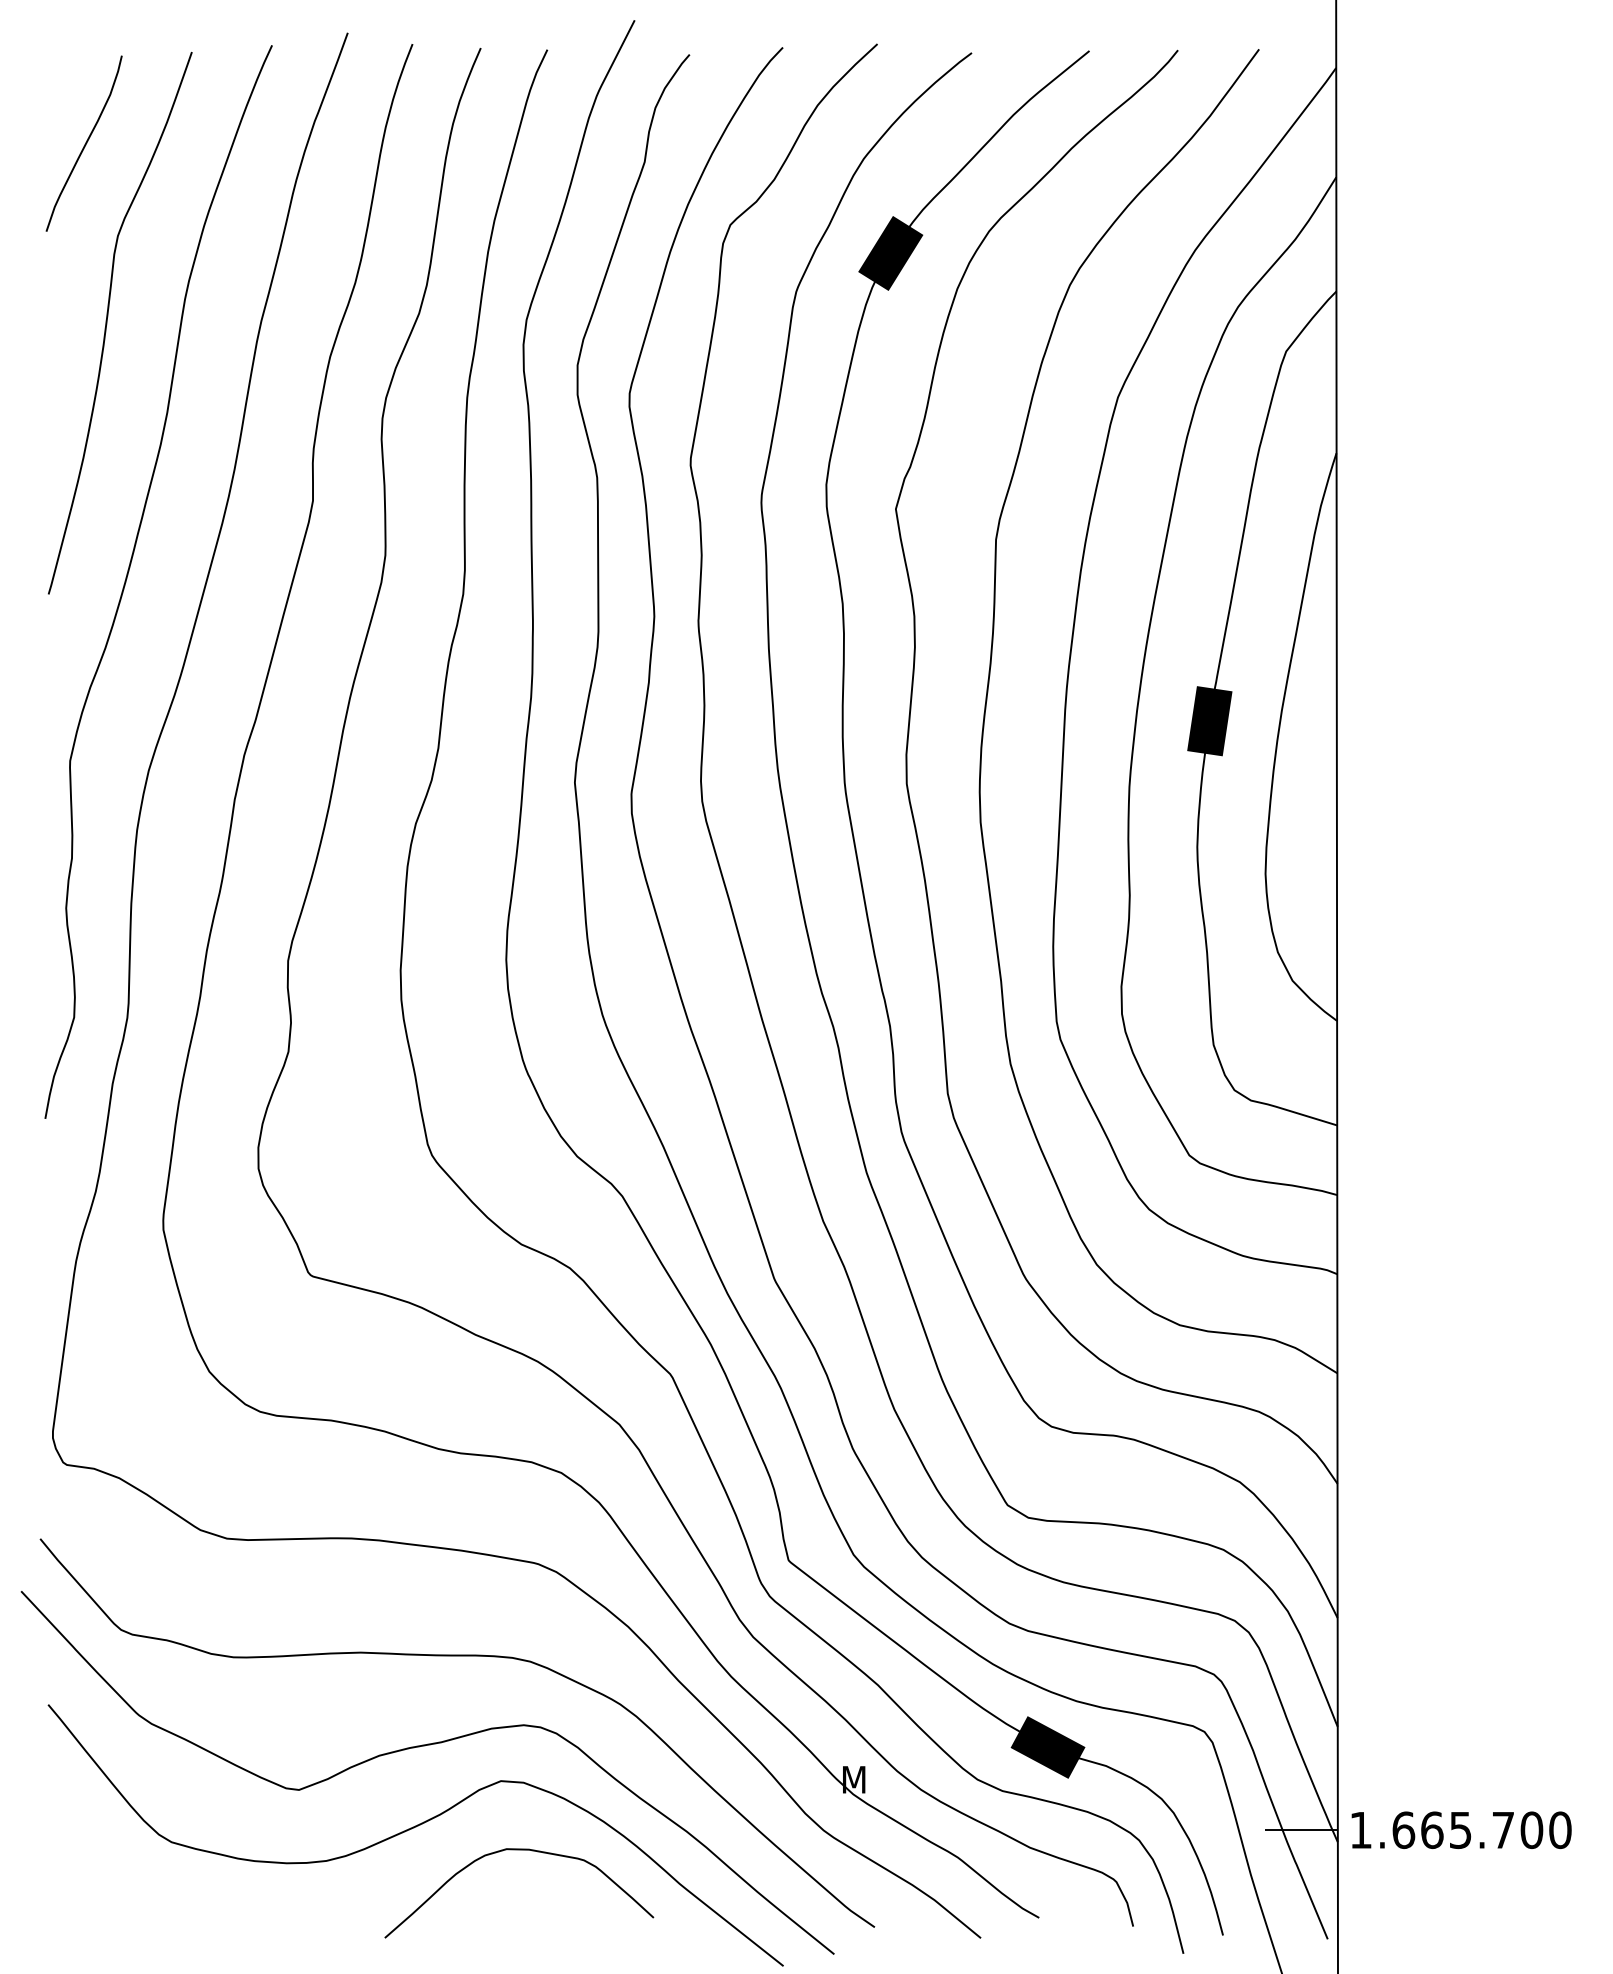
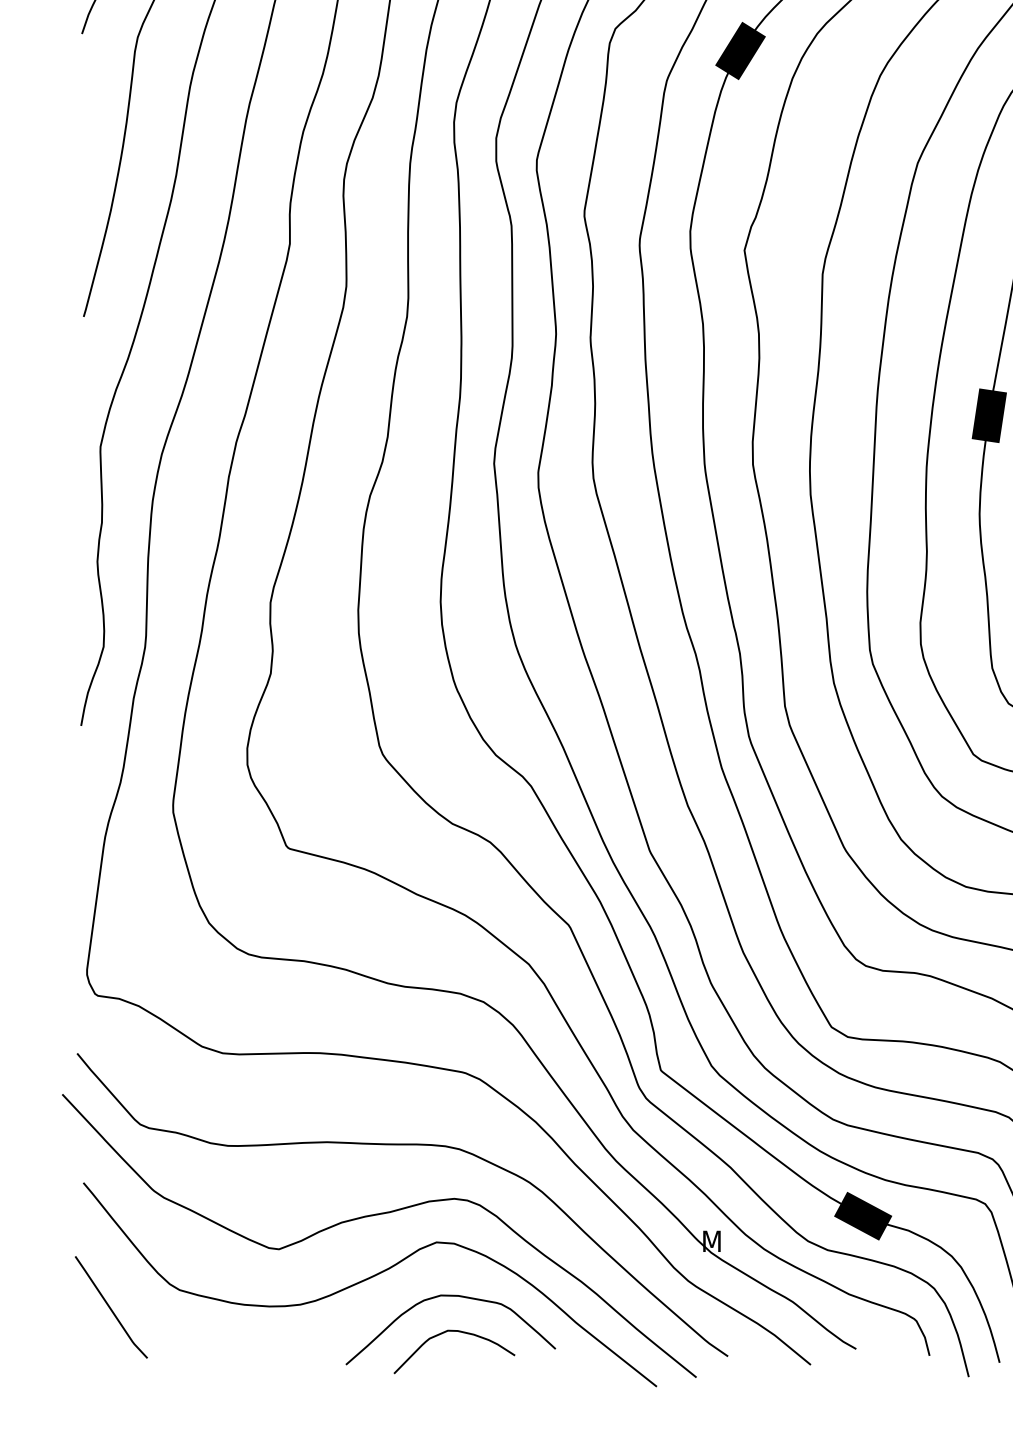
curve: (82, 1864) -> (110, 1307), added
curve: (530, 1896) -> (459, 1332), added

